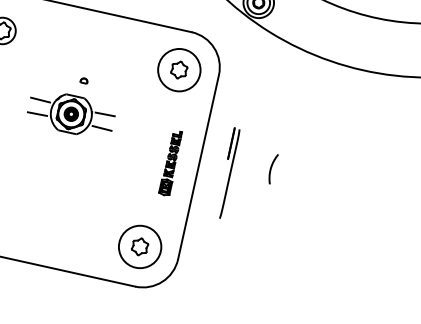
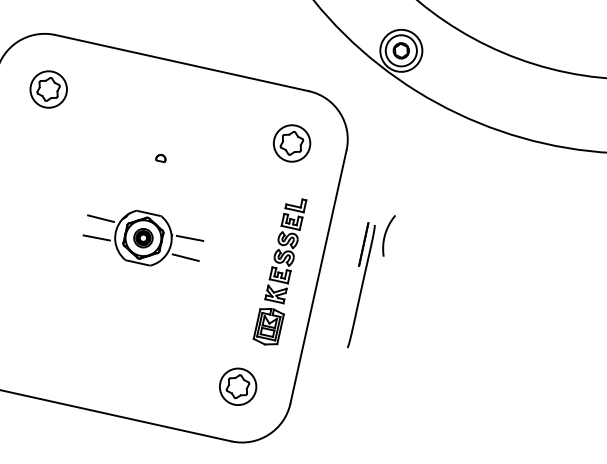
circle: (178, 70) -> (291, 143), size x0.62
part: (71, 113) -> (143, 237), moved
part: (170, 163) -> (279, 271), size x1.67
curve: (271, 168) -> (386, 234), moved
circle: (139, 246) -> (237, 386), size x0.62

